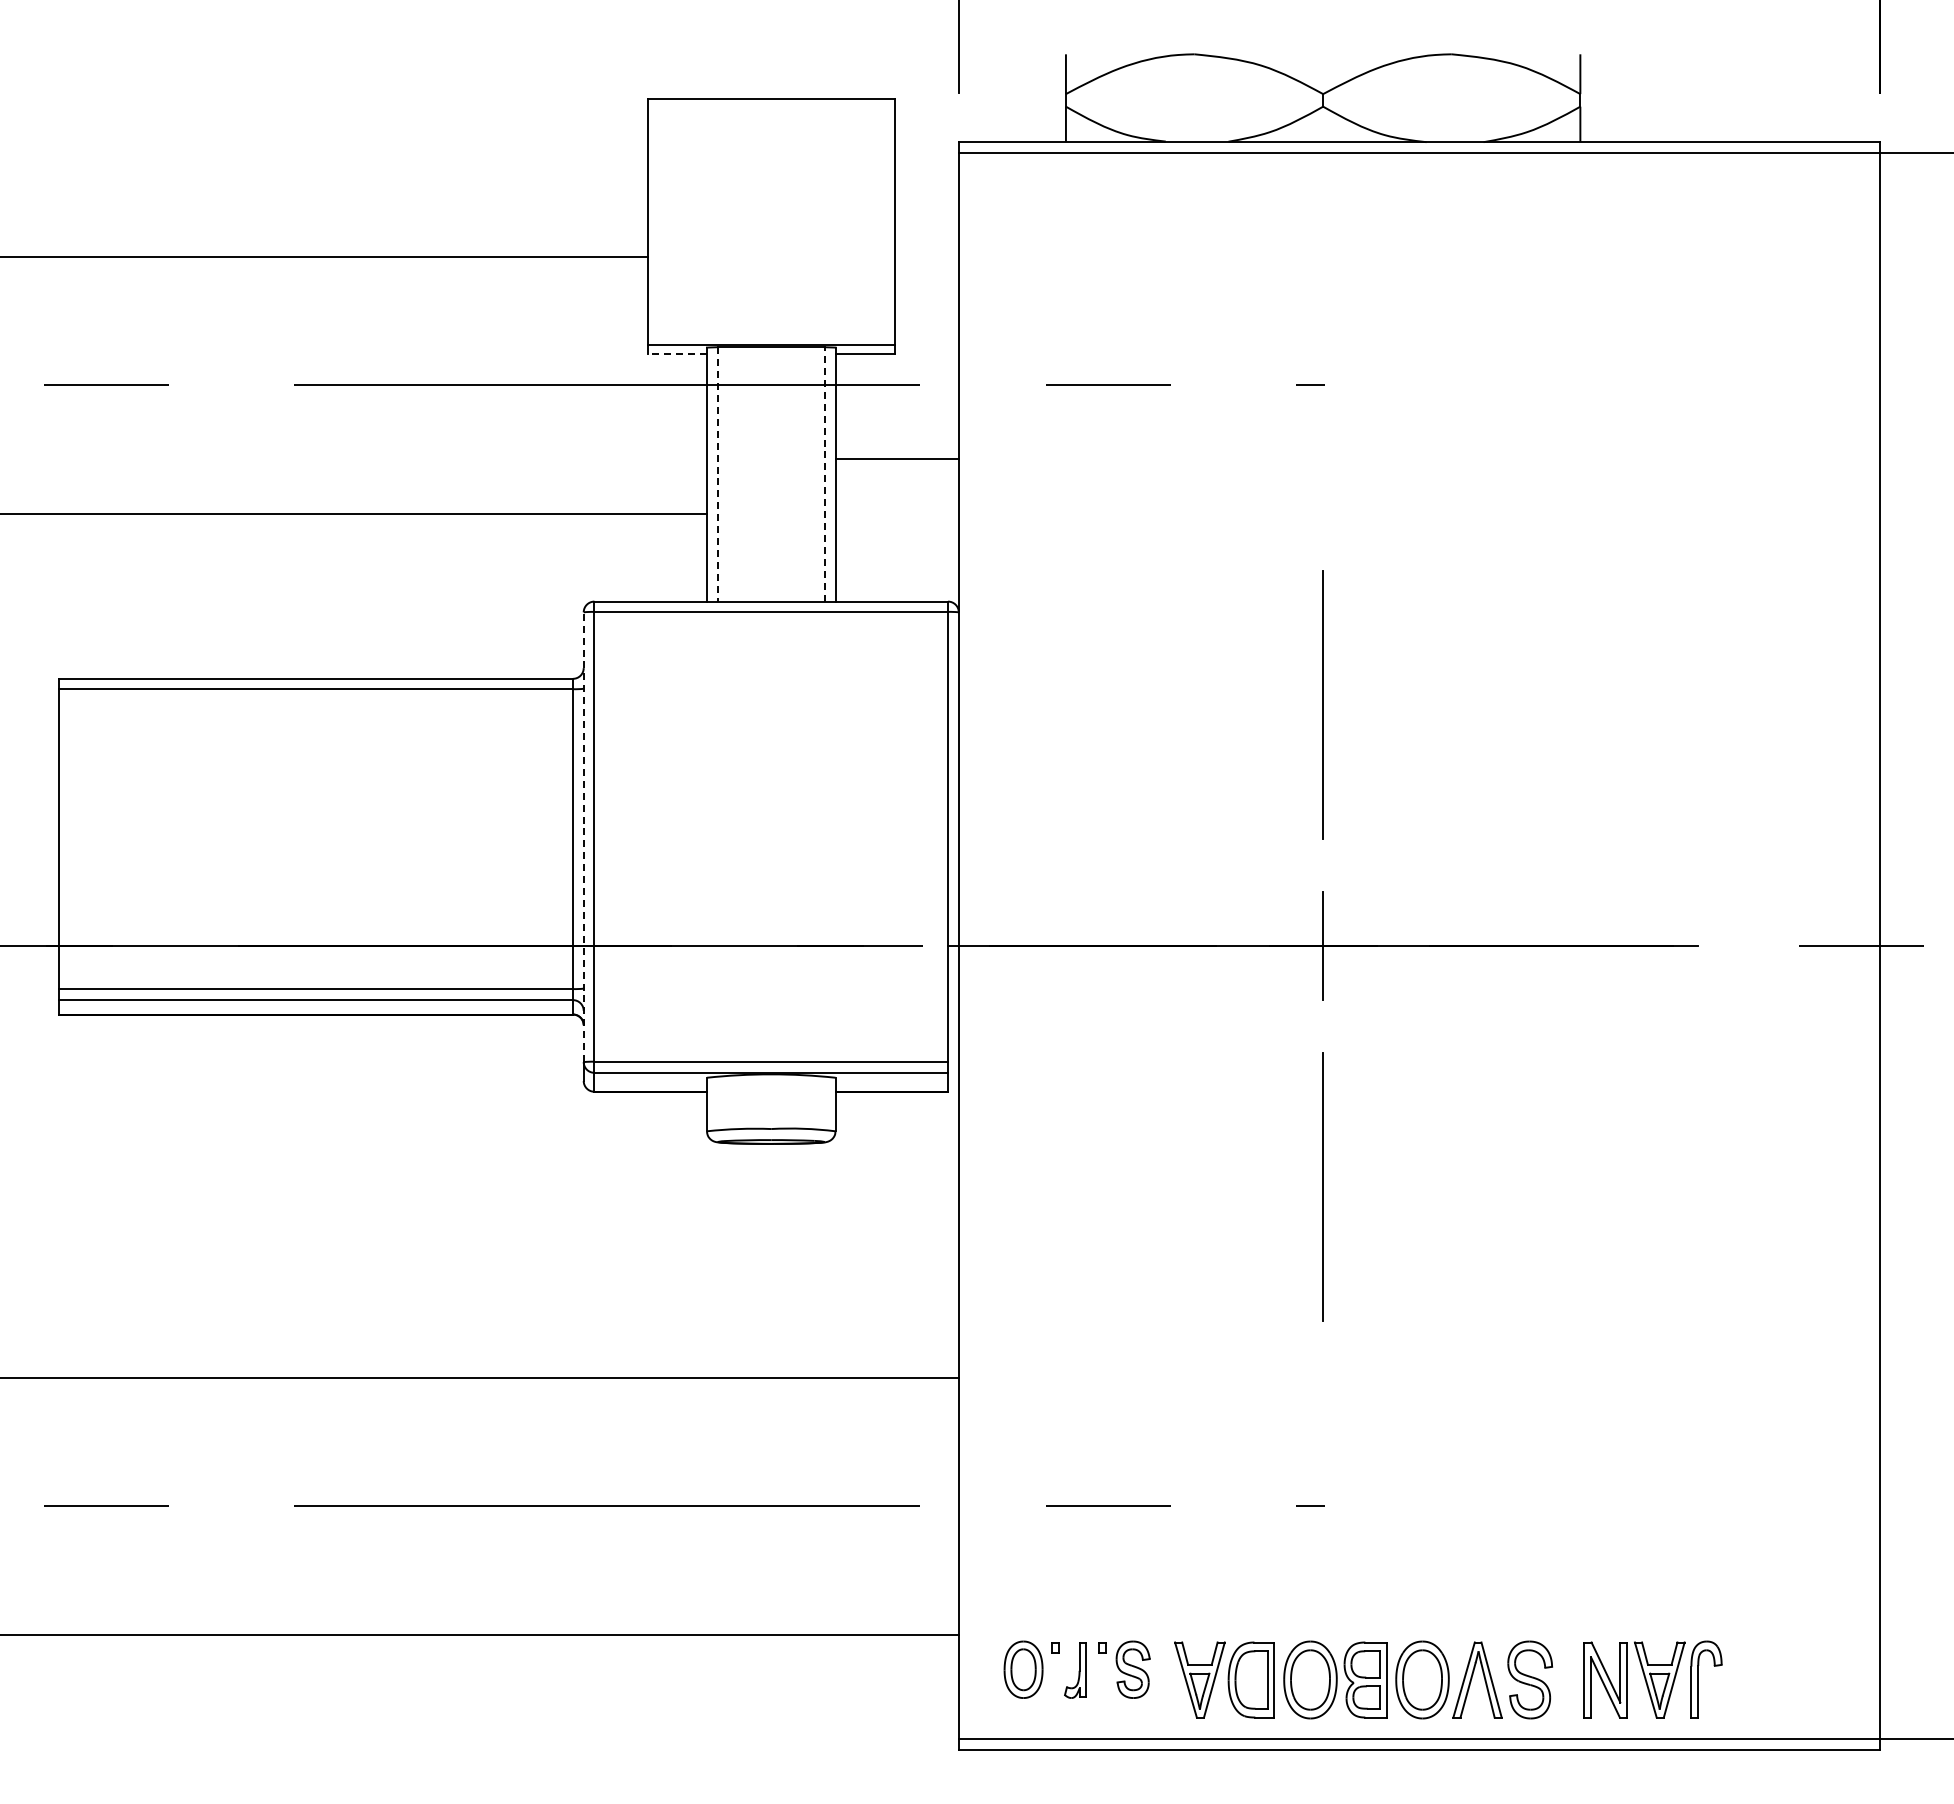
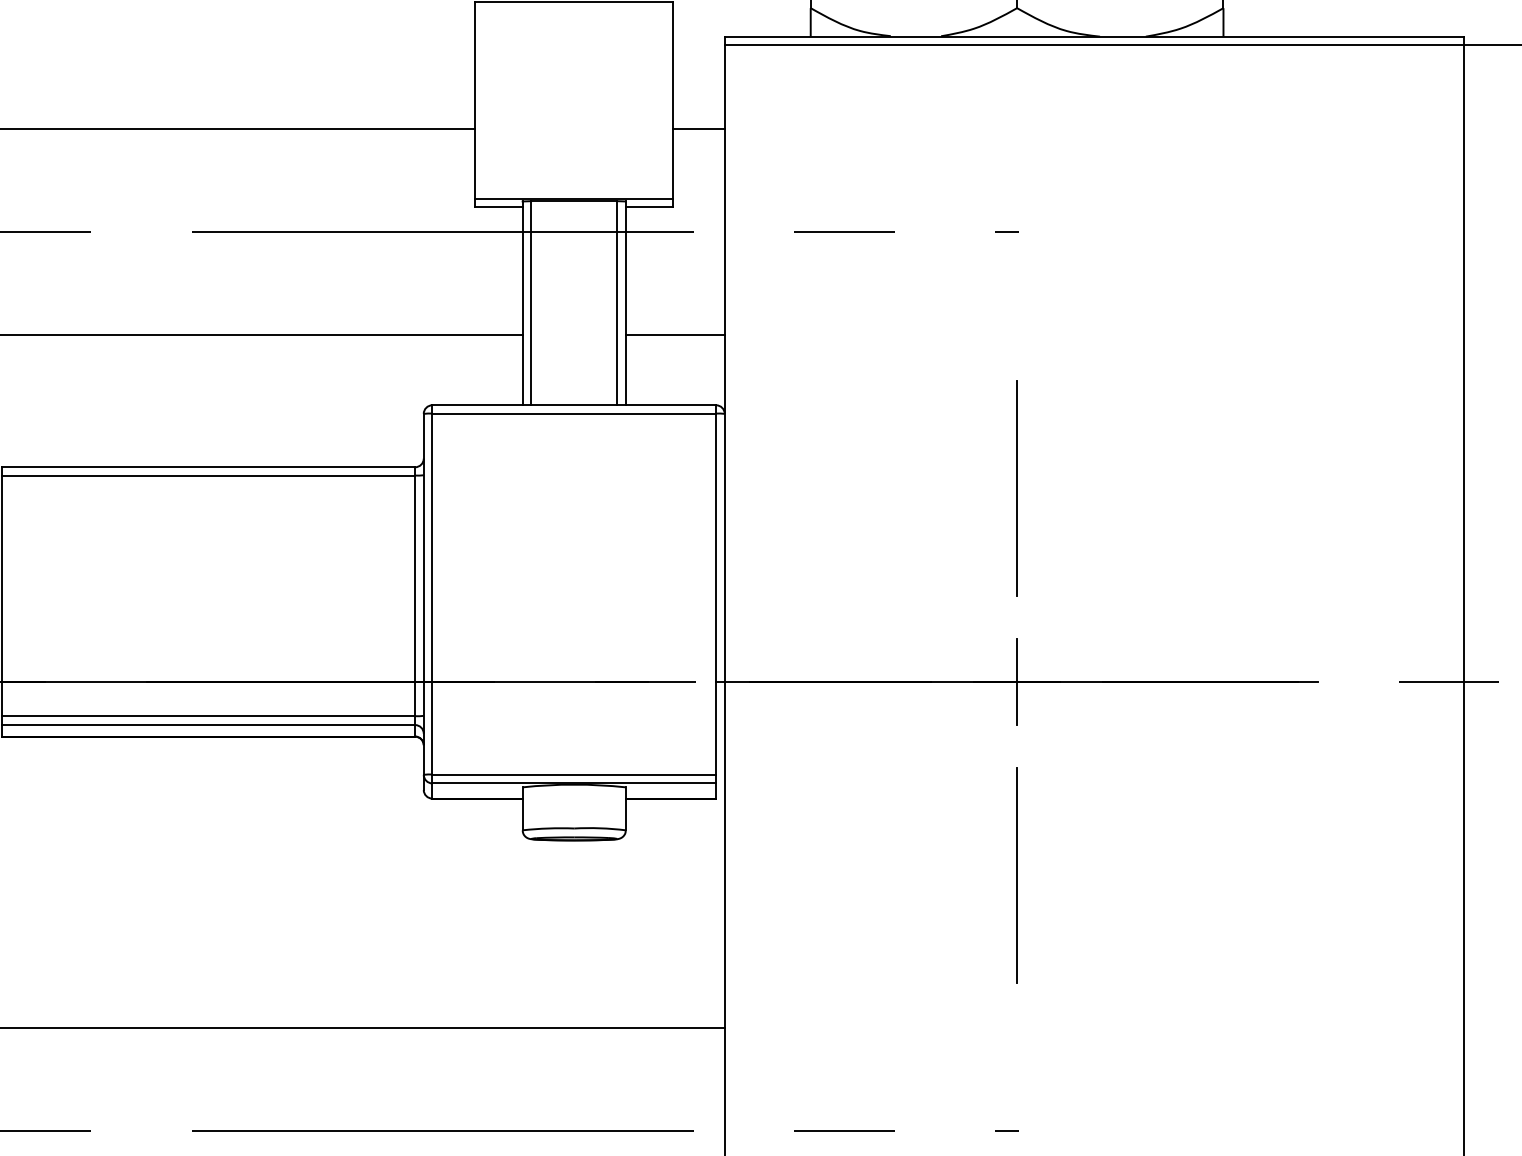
line: (926, 256) -> (698, 128), added
line: (676, 354) -> (498, 207), dashed -> solid
line: (896, 459) -> (674, 335), moved
line: (824, 473) -> (616, 302), dashed -> solid
line: (717, 474) -> (531, 303), dashed -> solid
line: (583, 837) -> (423, 594), dashed -> solid

